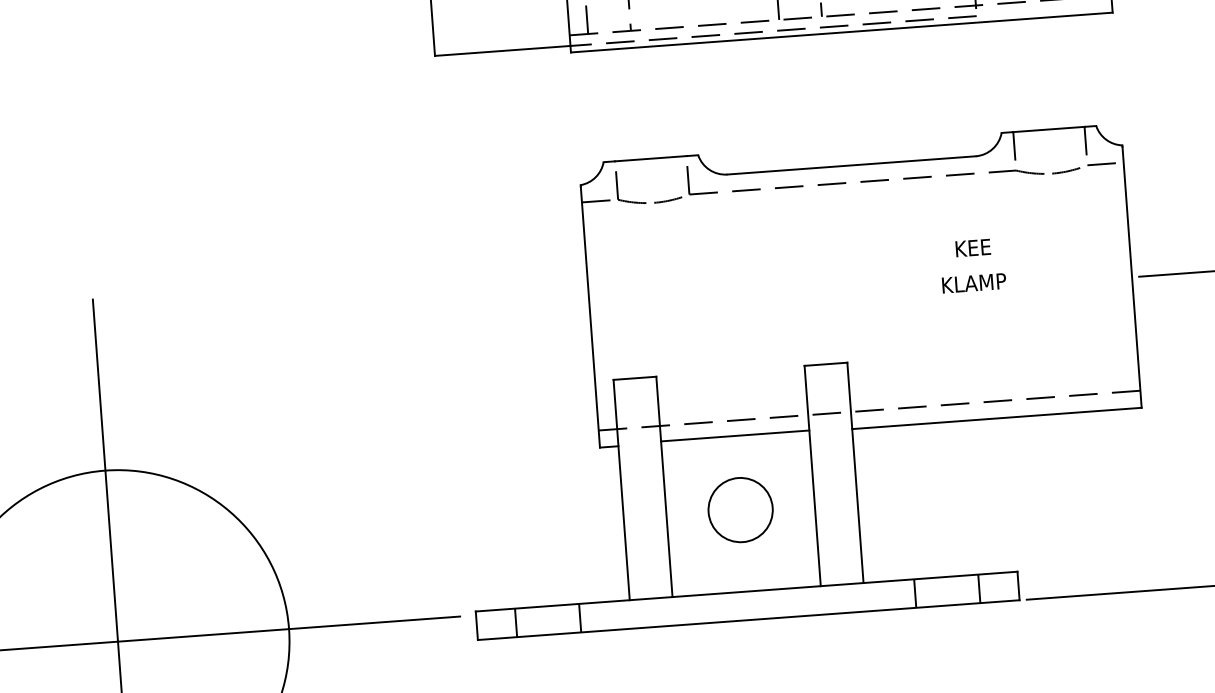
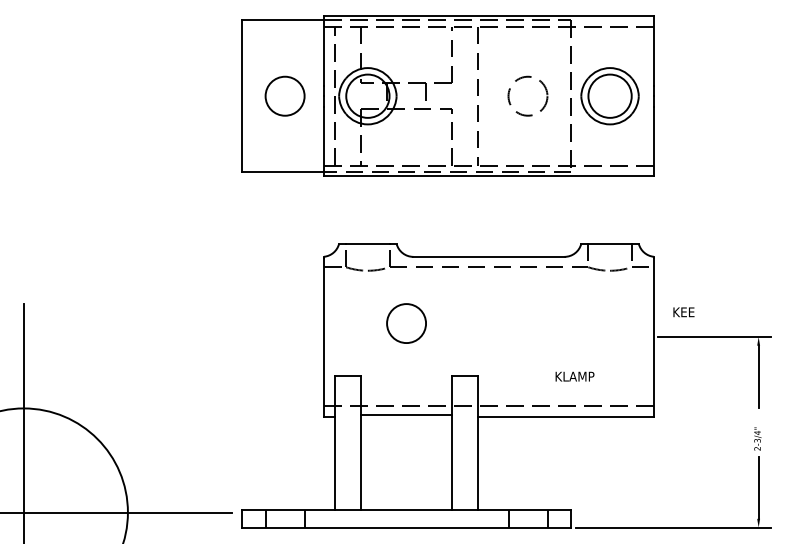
text: (972, 248) -> (683, 312), moved
text: (973, 283) -> (574, 376), moved
circle: (740, 509) -> (406, 323), moved

